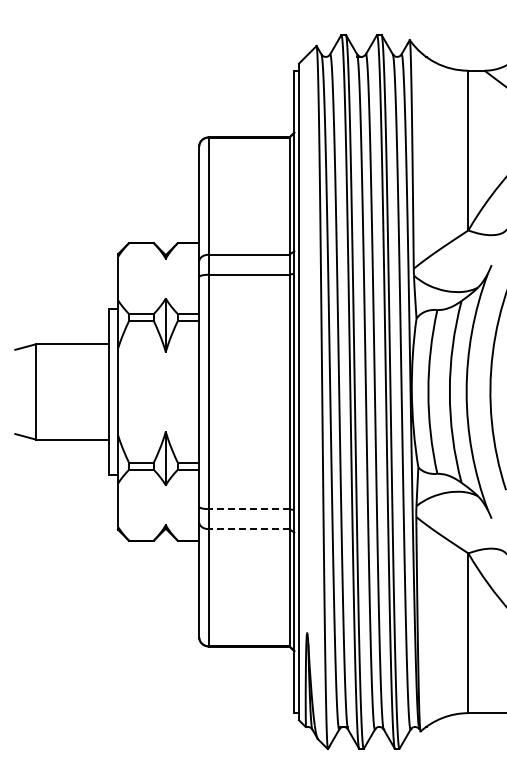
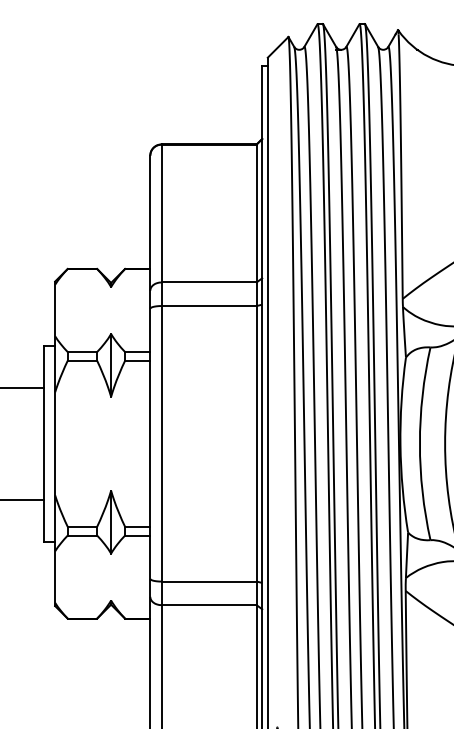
line: (248, 509) -> (208, 582), dashed -> solid
line: (248, 529) -> (208, 605), dashed -> solid

